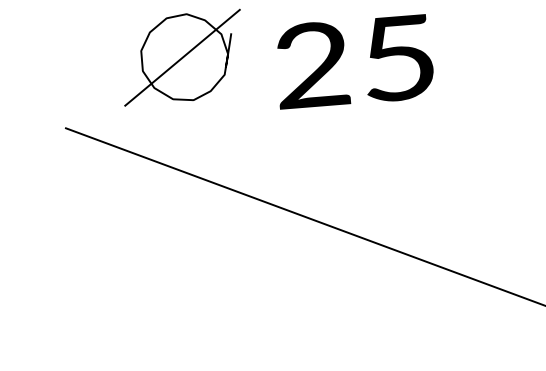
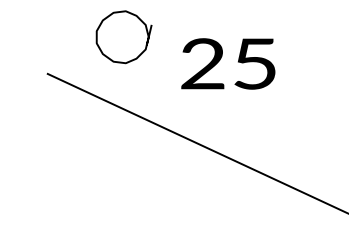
line: (181, 58) -> (120, 37), removed
text: (354, 60) -> (228, 63), moved

